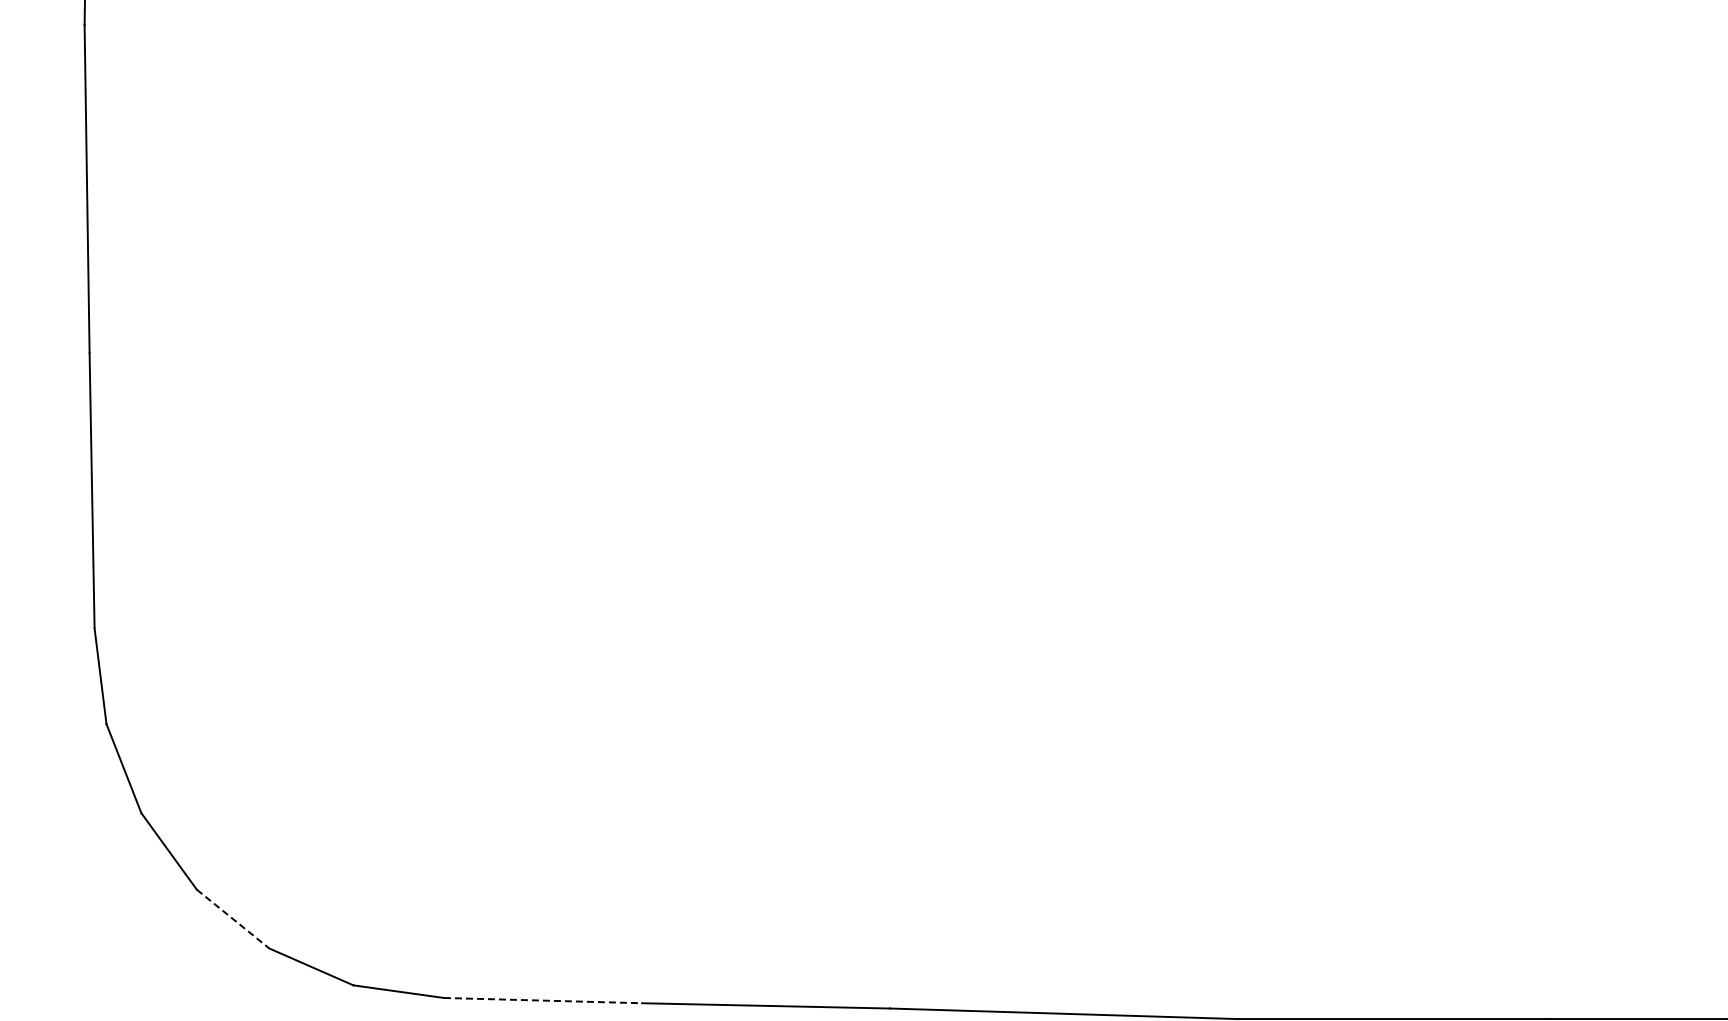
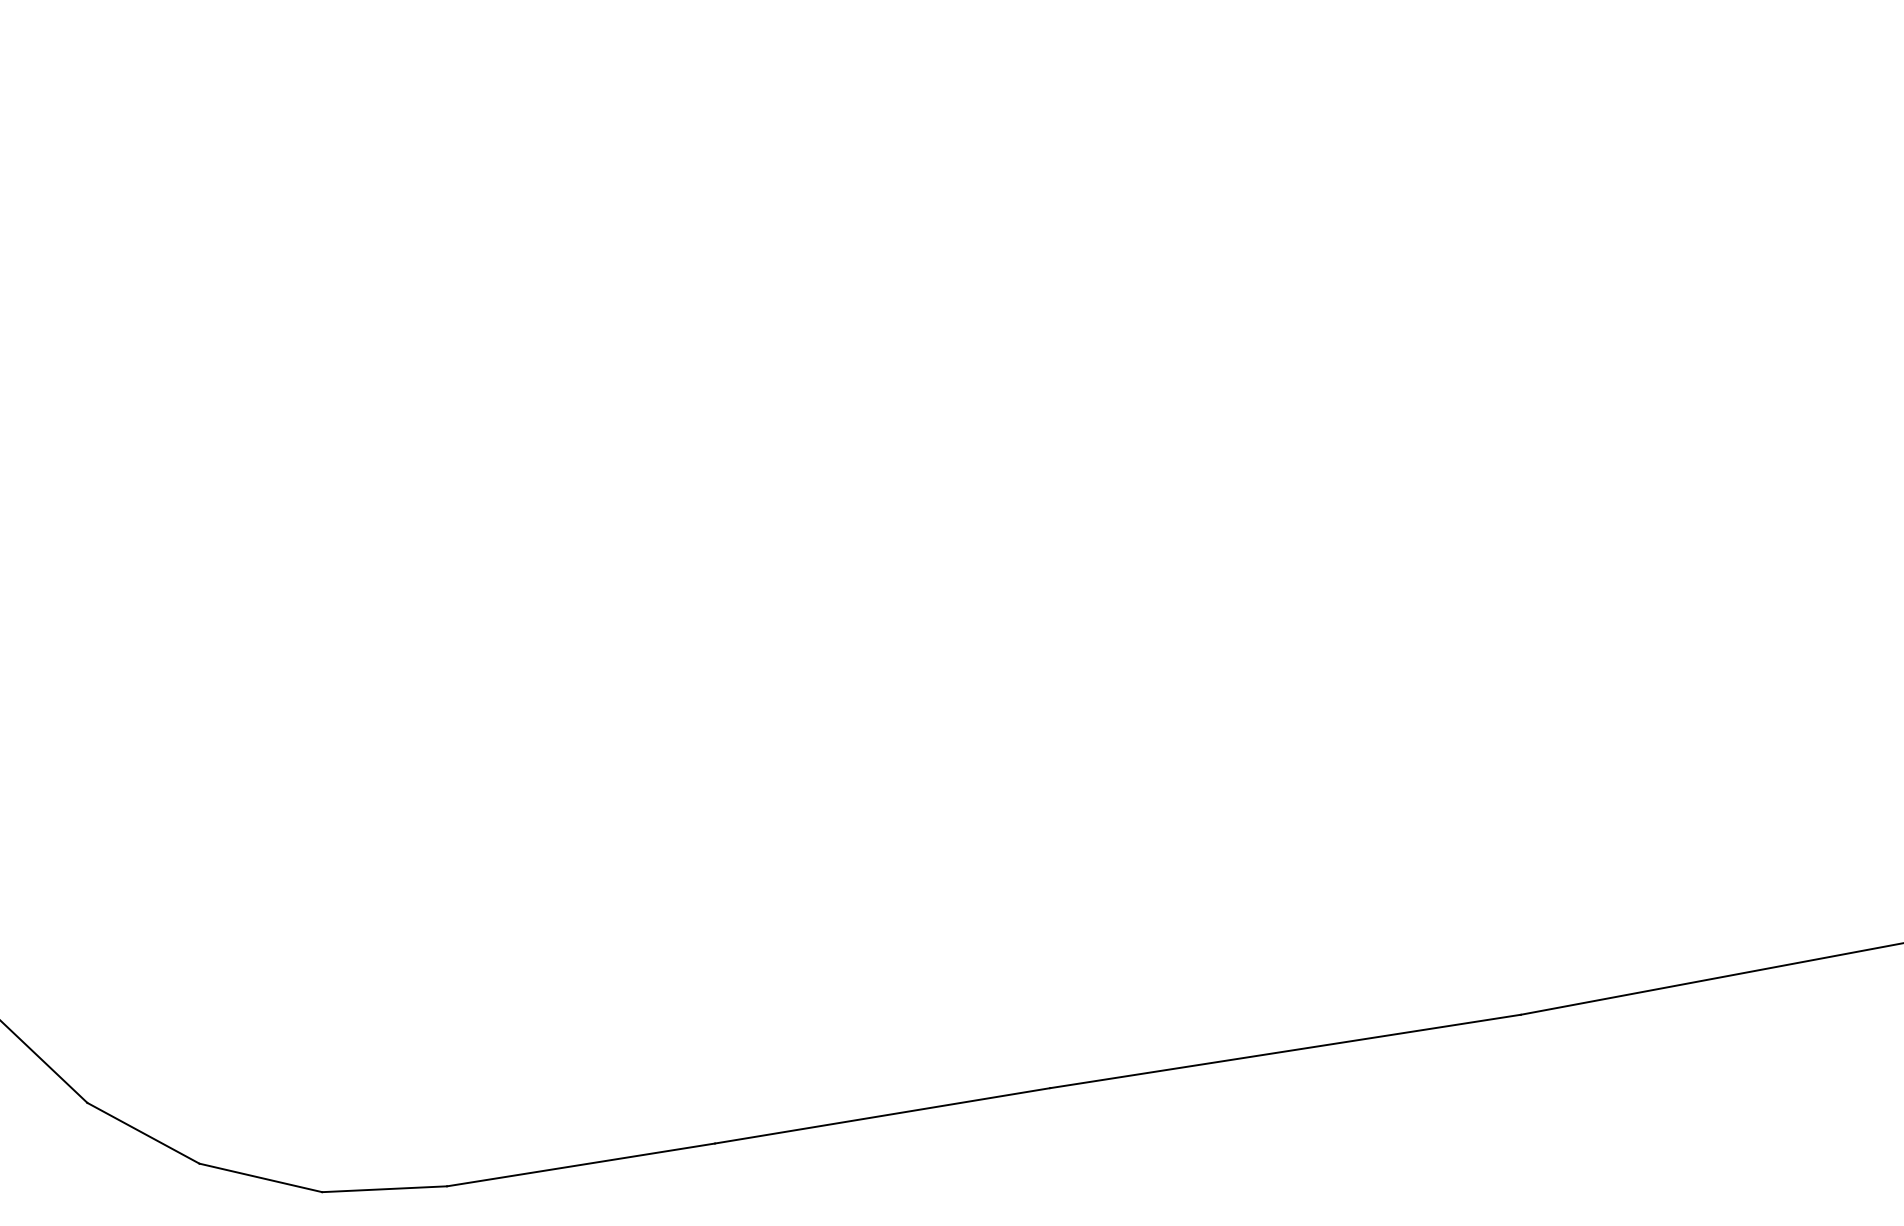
line: (233, 919) -> (144, 1133), dashed -> solid
line: (543, 1000) -> (581, 1164), dashed -> solid

